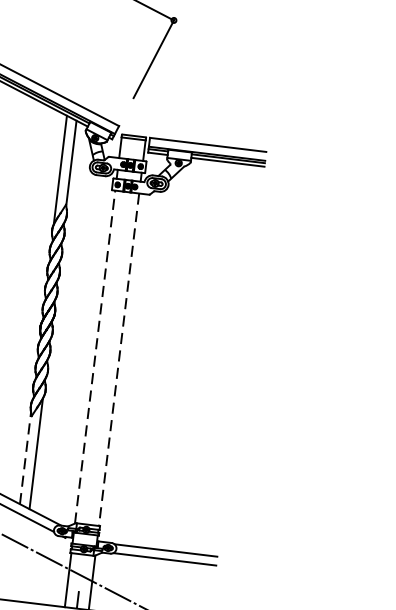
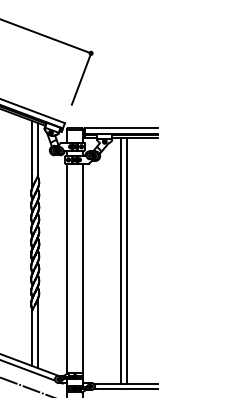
line: (182, 354) -> (121, 260), added
line: (191, 355) -> (127, 260), added
line: (95, 356) -> (67, 268), dashed -> solid
line: (119, 359) -> (82, 268), dashed -> solid
line: (25, 457) -> (31, 336), dashed -> solid

